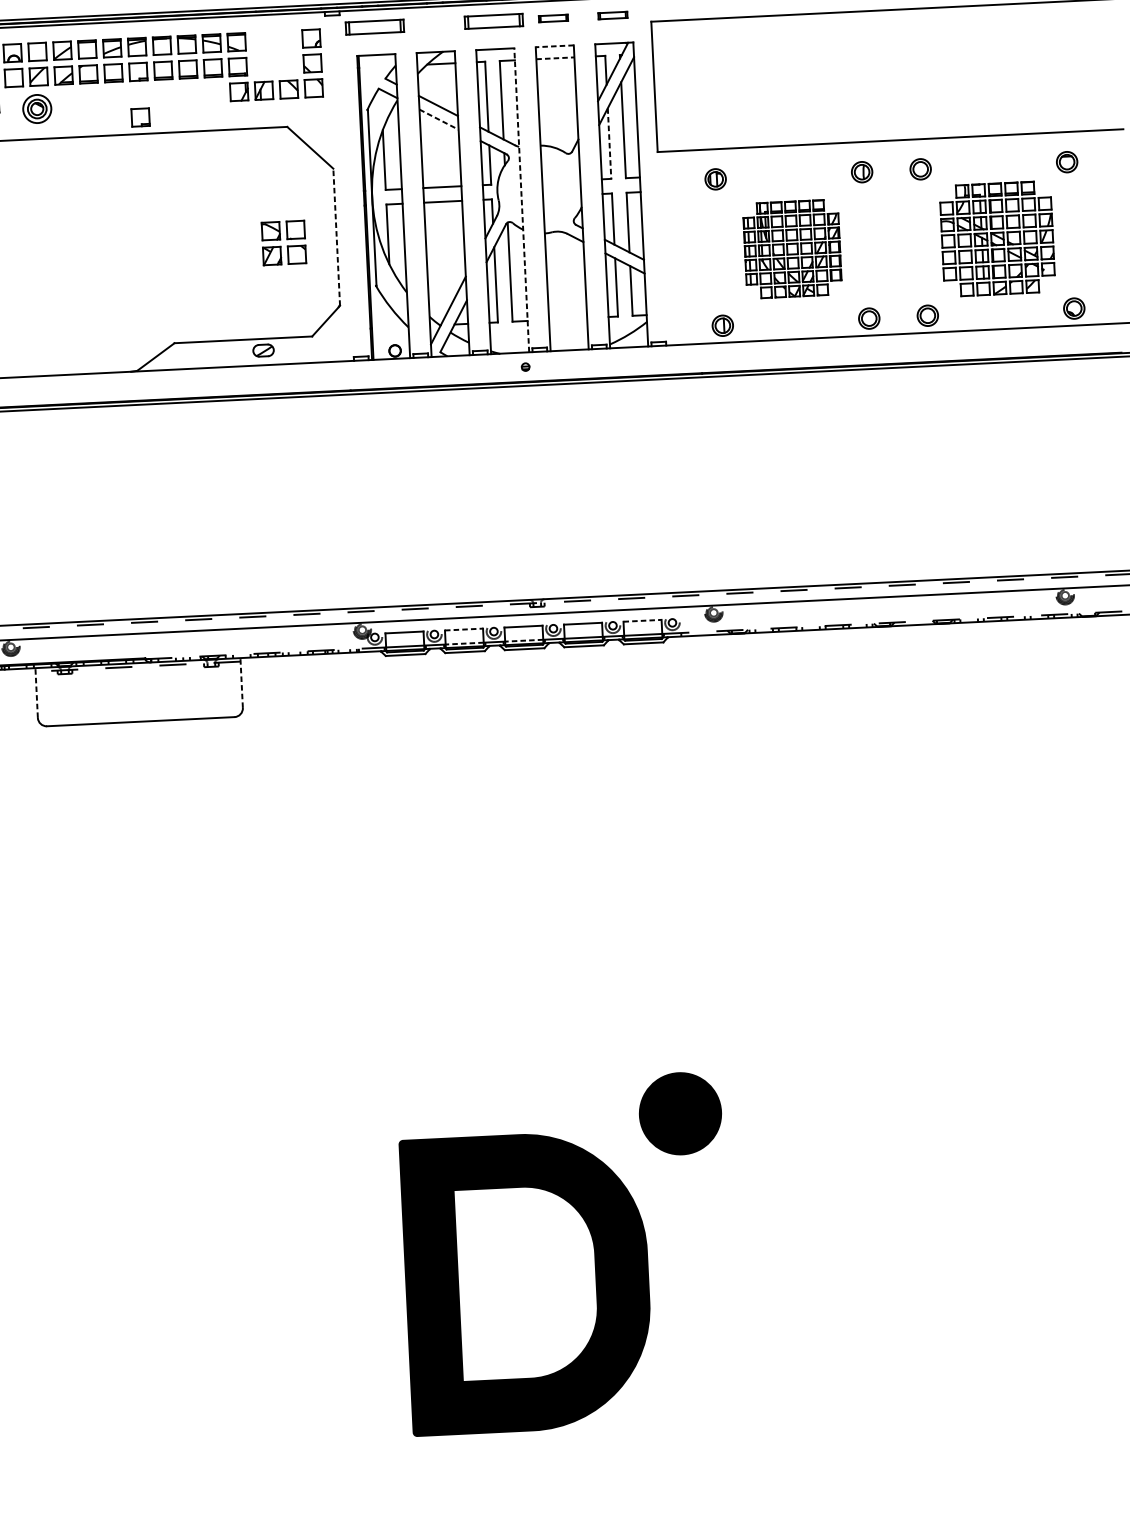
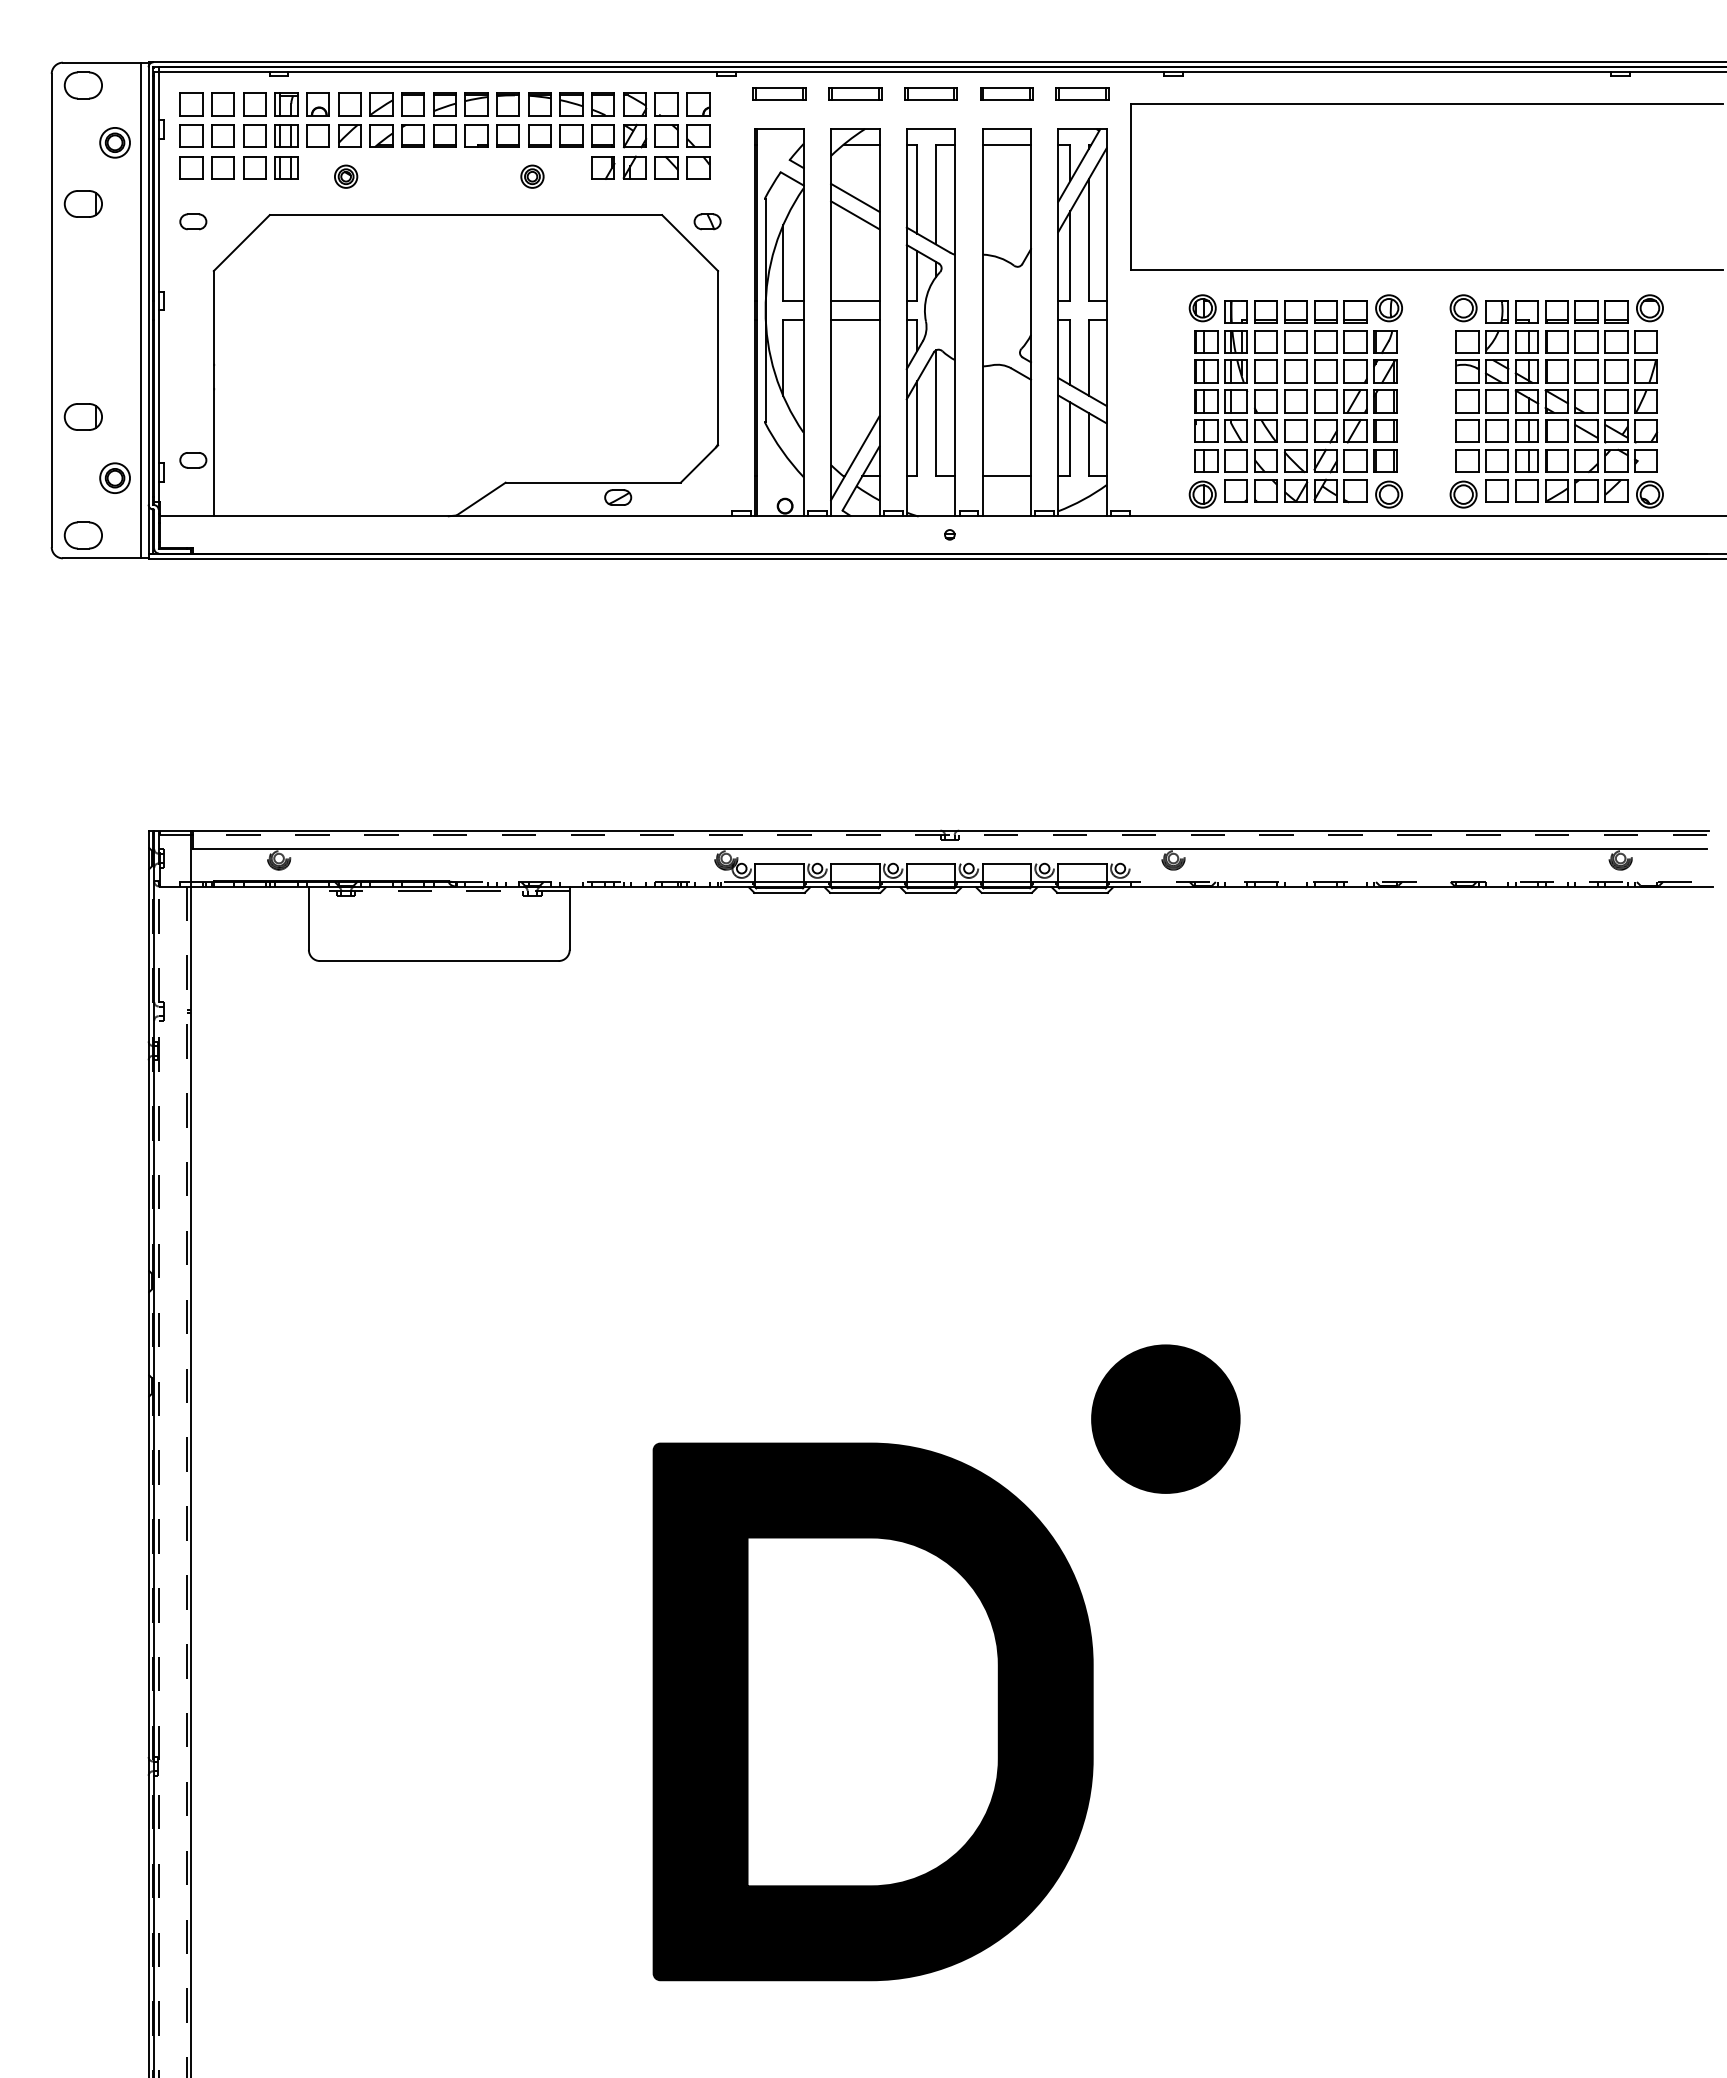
part: (612, 15) -> (1082, 93), size x1.43
part: (553, 18) -> (1006, 93), size x1.43
part: (493, 21) -> (930, 93), size x0.71
part: (434, 23) -> (855, 93), added
part: (374, 26) -> (779, 93), size x0.71
line: (554, 46) -> (1006, 129), dashed -> solid
line: (555, 58) -> (1007, 144), dashed -> solid
part: (183, 101) -> (532, 176), added
part: (37, 108) -> (346, 176), size x0.62
part: (140, 117) -> (476, 193), removed
line: (439, 119) -> (855, 215), dashed -> solid
part: (323, 130) -> (707, 221), added
line: (609, 143) -> (1070, 256), dashed -> solid
line: (521, 200) -> (955, 322), dashed -> solid
line: (337, 236) -> (718, 357), dashed -> solid
part: (997, 239) -> (1556, 401), size x1.43
part: (283, 243) -> (650, 120), moved
part: (792, 249) -> (1295, 401), size x1.67
line: (567, 319) -> (1006, 476), added
line: (642, 621) -> (1082, 864), dashed -> solid
line: (464, 629) -> (855, 864), dashed -> solid
line: (523, 641) -> (930, 882), dashed -> solid
line: (464, 643) -> (854, 882), dashed -> solid
line: (241, 683) -> (569, 918), dashed -> solid
line: (36, 693) -> (308, 918), dashed -> solid
part: (566, 1253) -> (946, 1662), size x1.43

